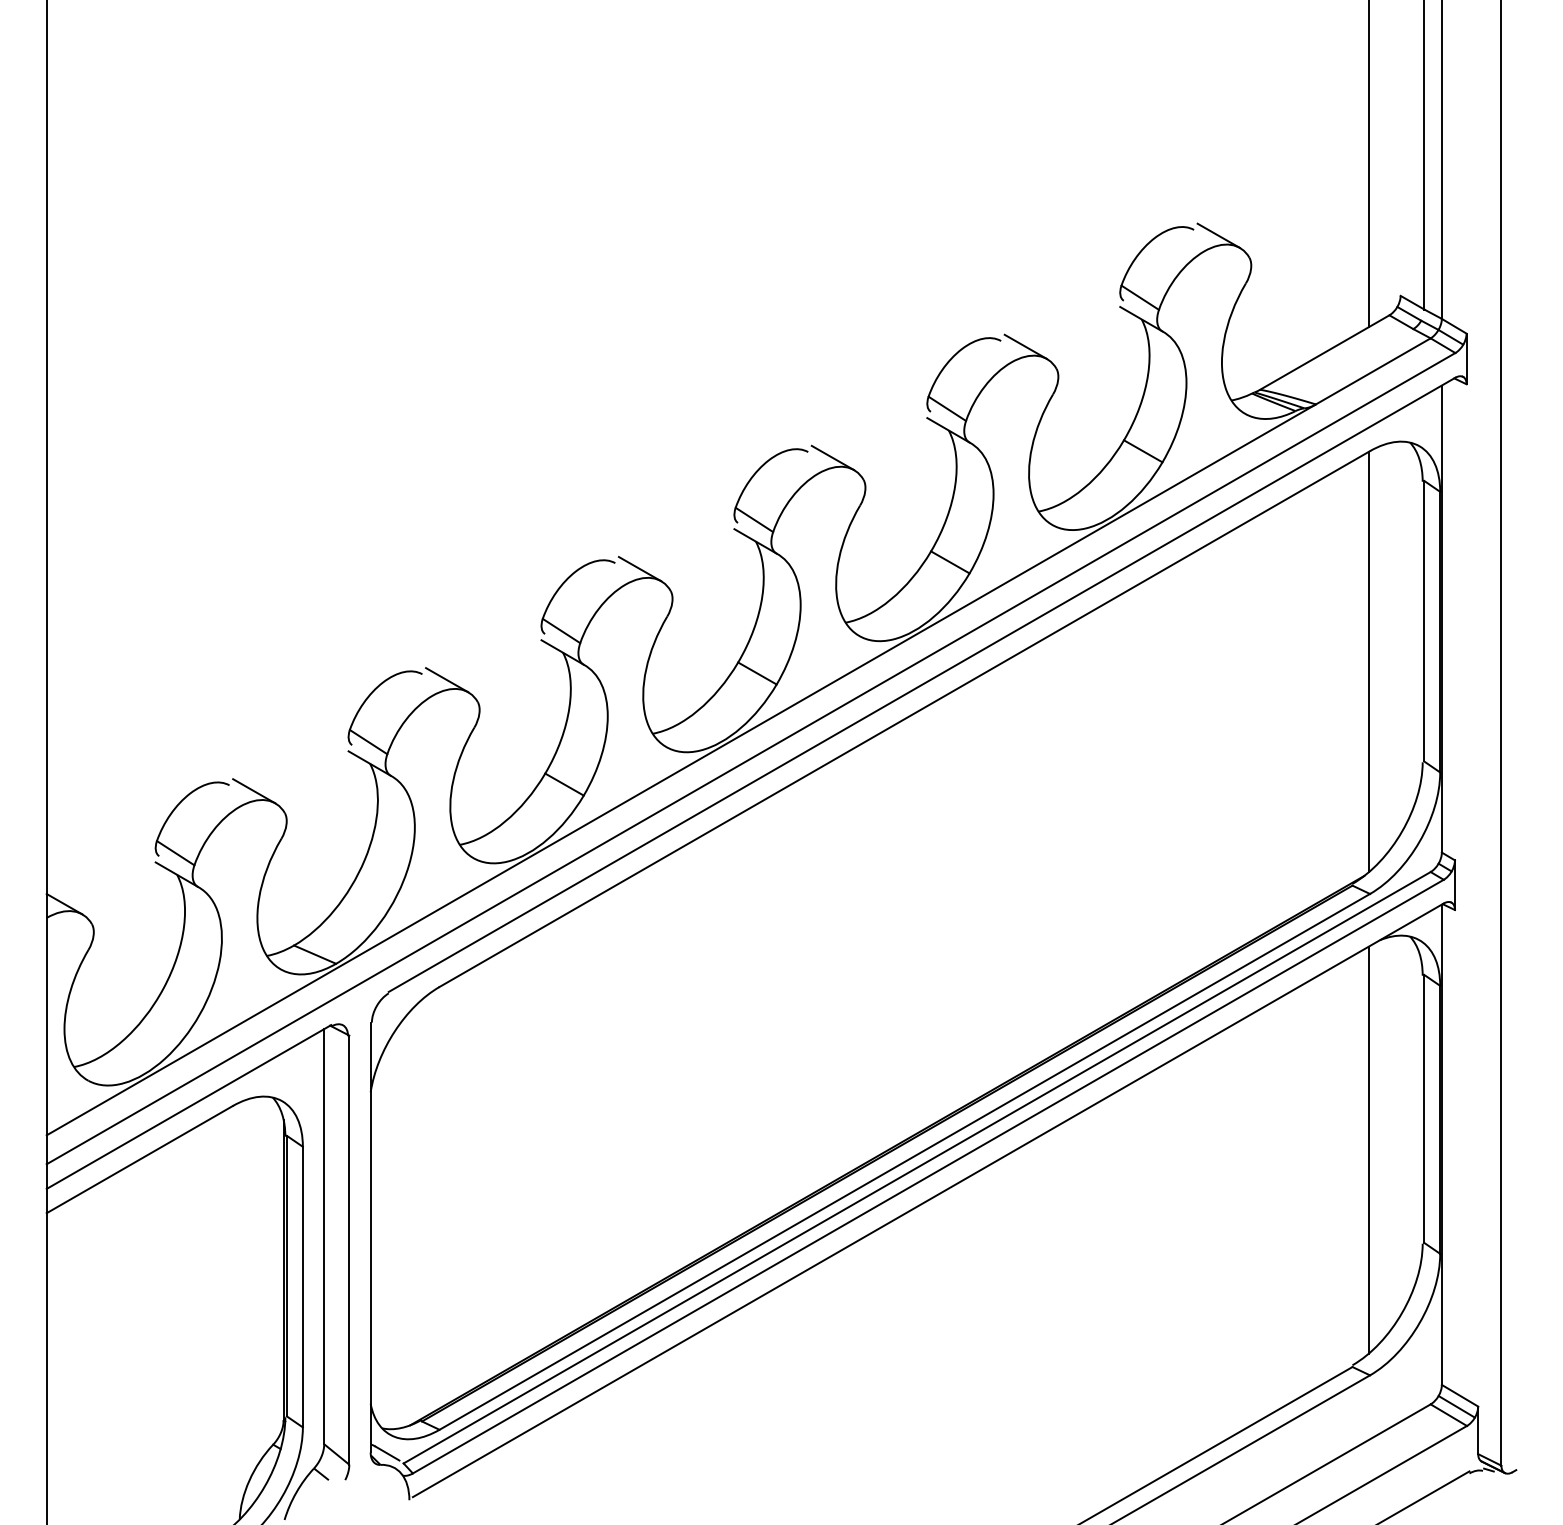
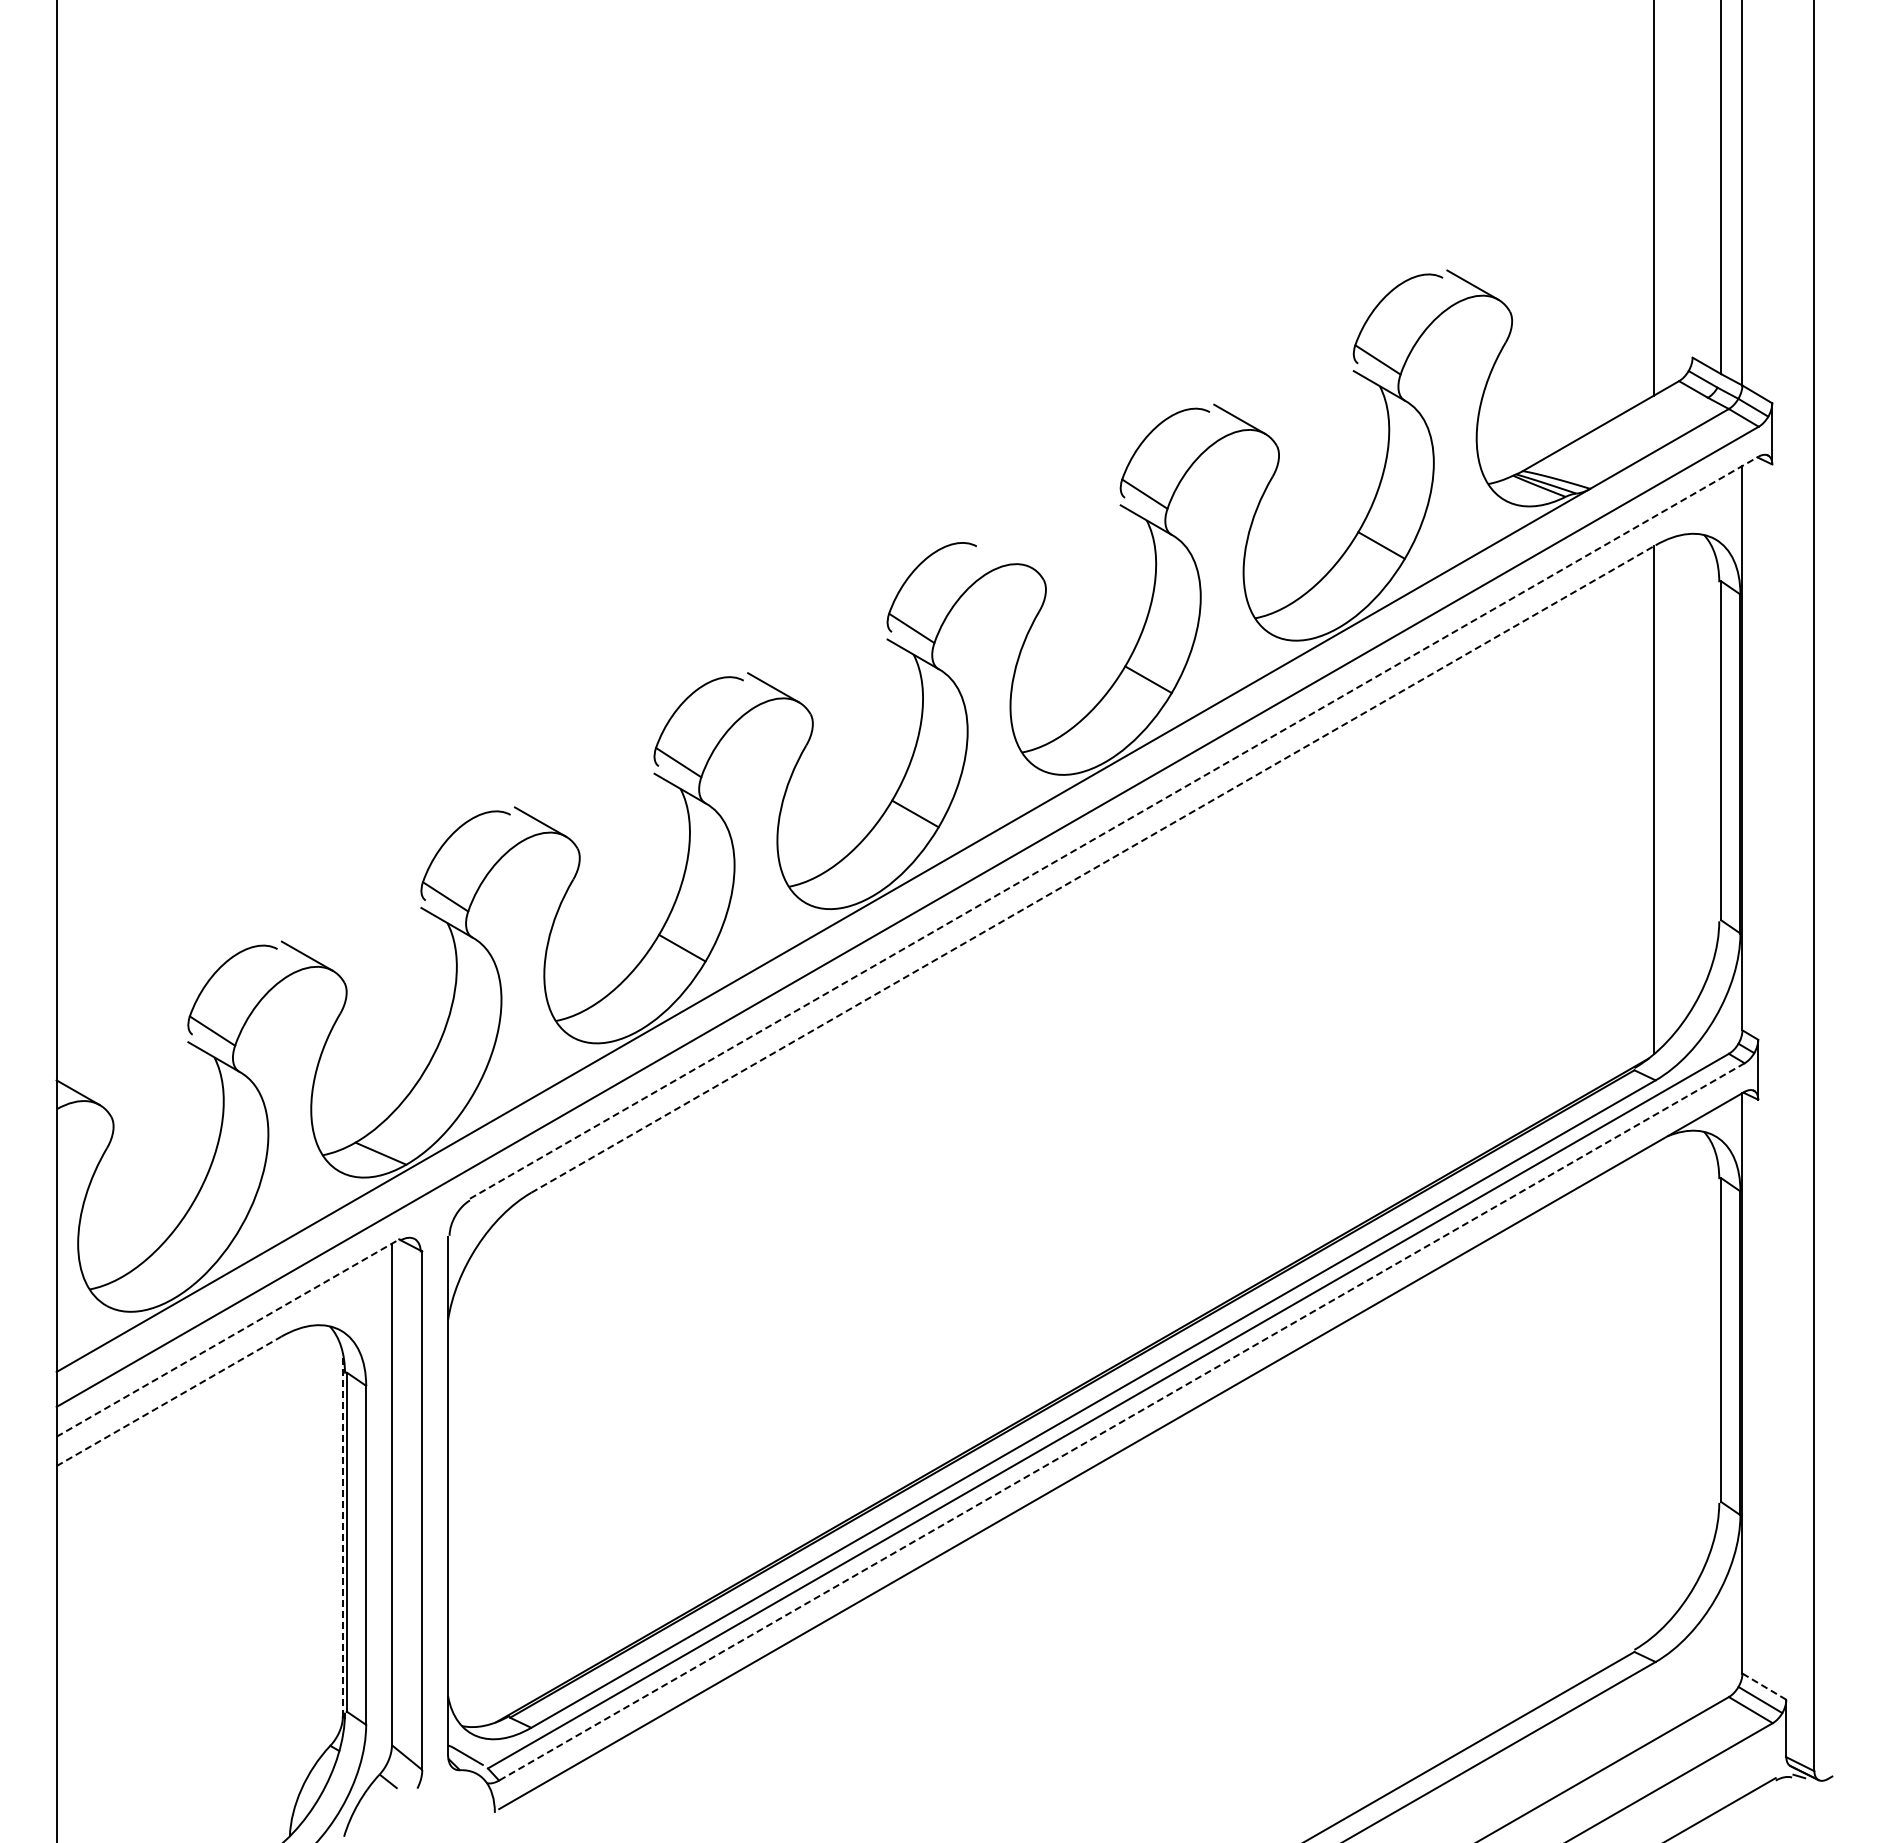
line: (832, 457) -> (1006, 553), removed
line: (922, 684) -> (1114, 827), solid -> dashed
line: (904, 719) -> (1093, 869), solid -> dashed
line: (188, 1106) -> (228, 1337), solid -> dashed
line: (1369, 1149) -> (1654, 1389), removed
line: (140, 1159) -> (169, 1401), solid -> dashed
line: (927, 1176) -> (1121, 1421), solid -> dashed
line: (283, 1269) -> (342, 1534), solid -> dashed
line: (1460, 1395) -> (1764, 1686), solid -> dashed

